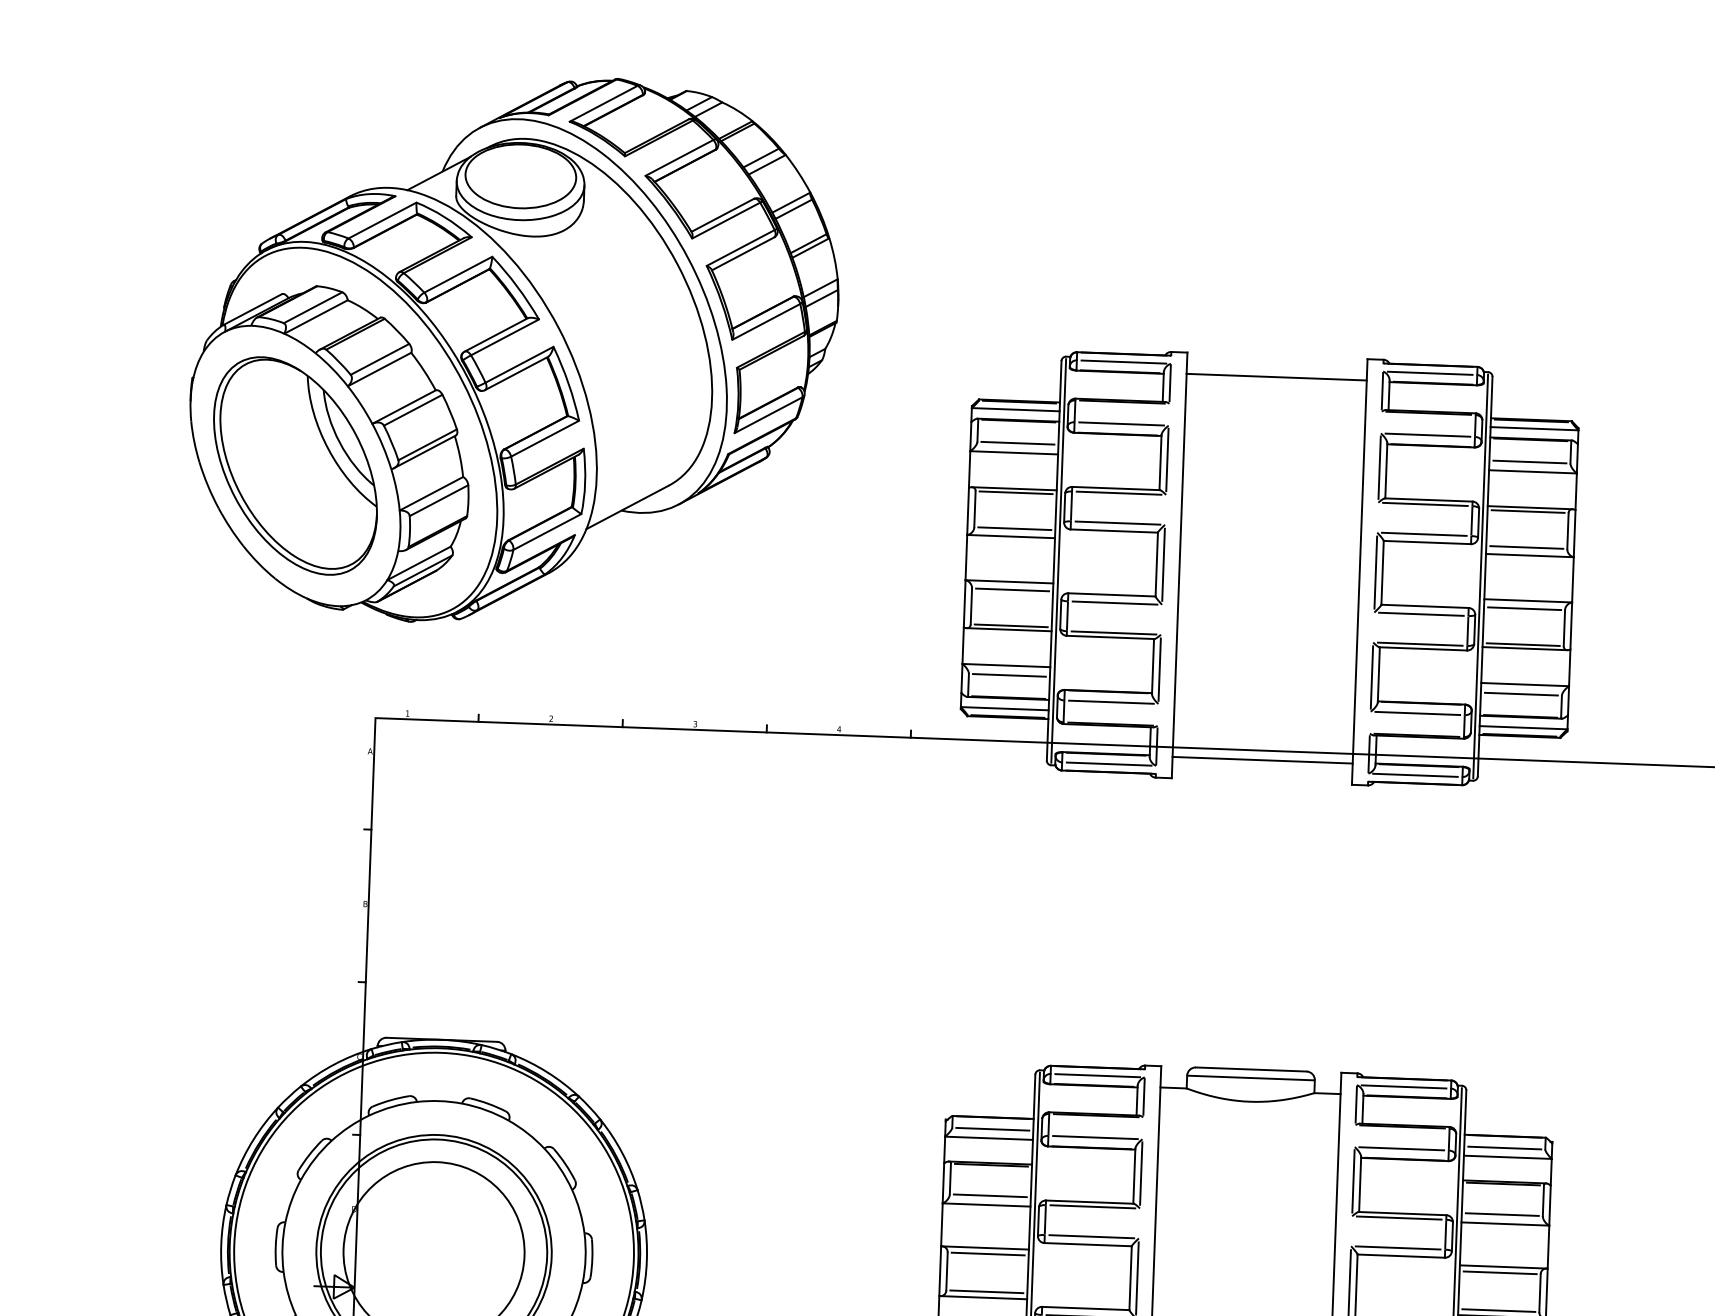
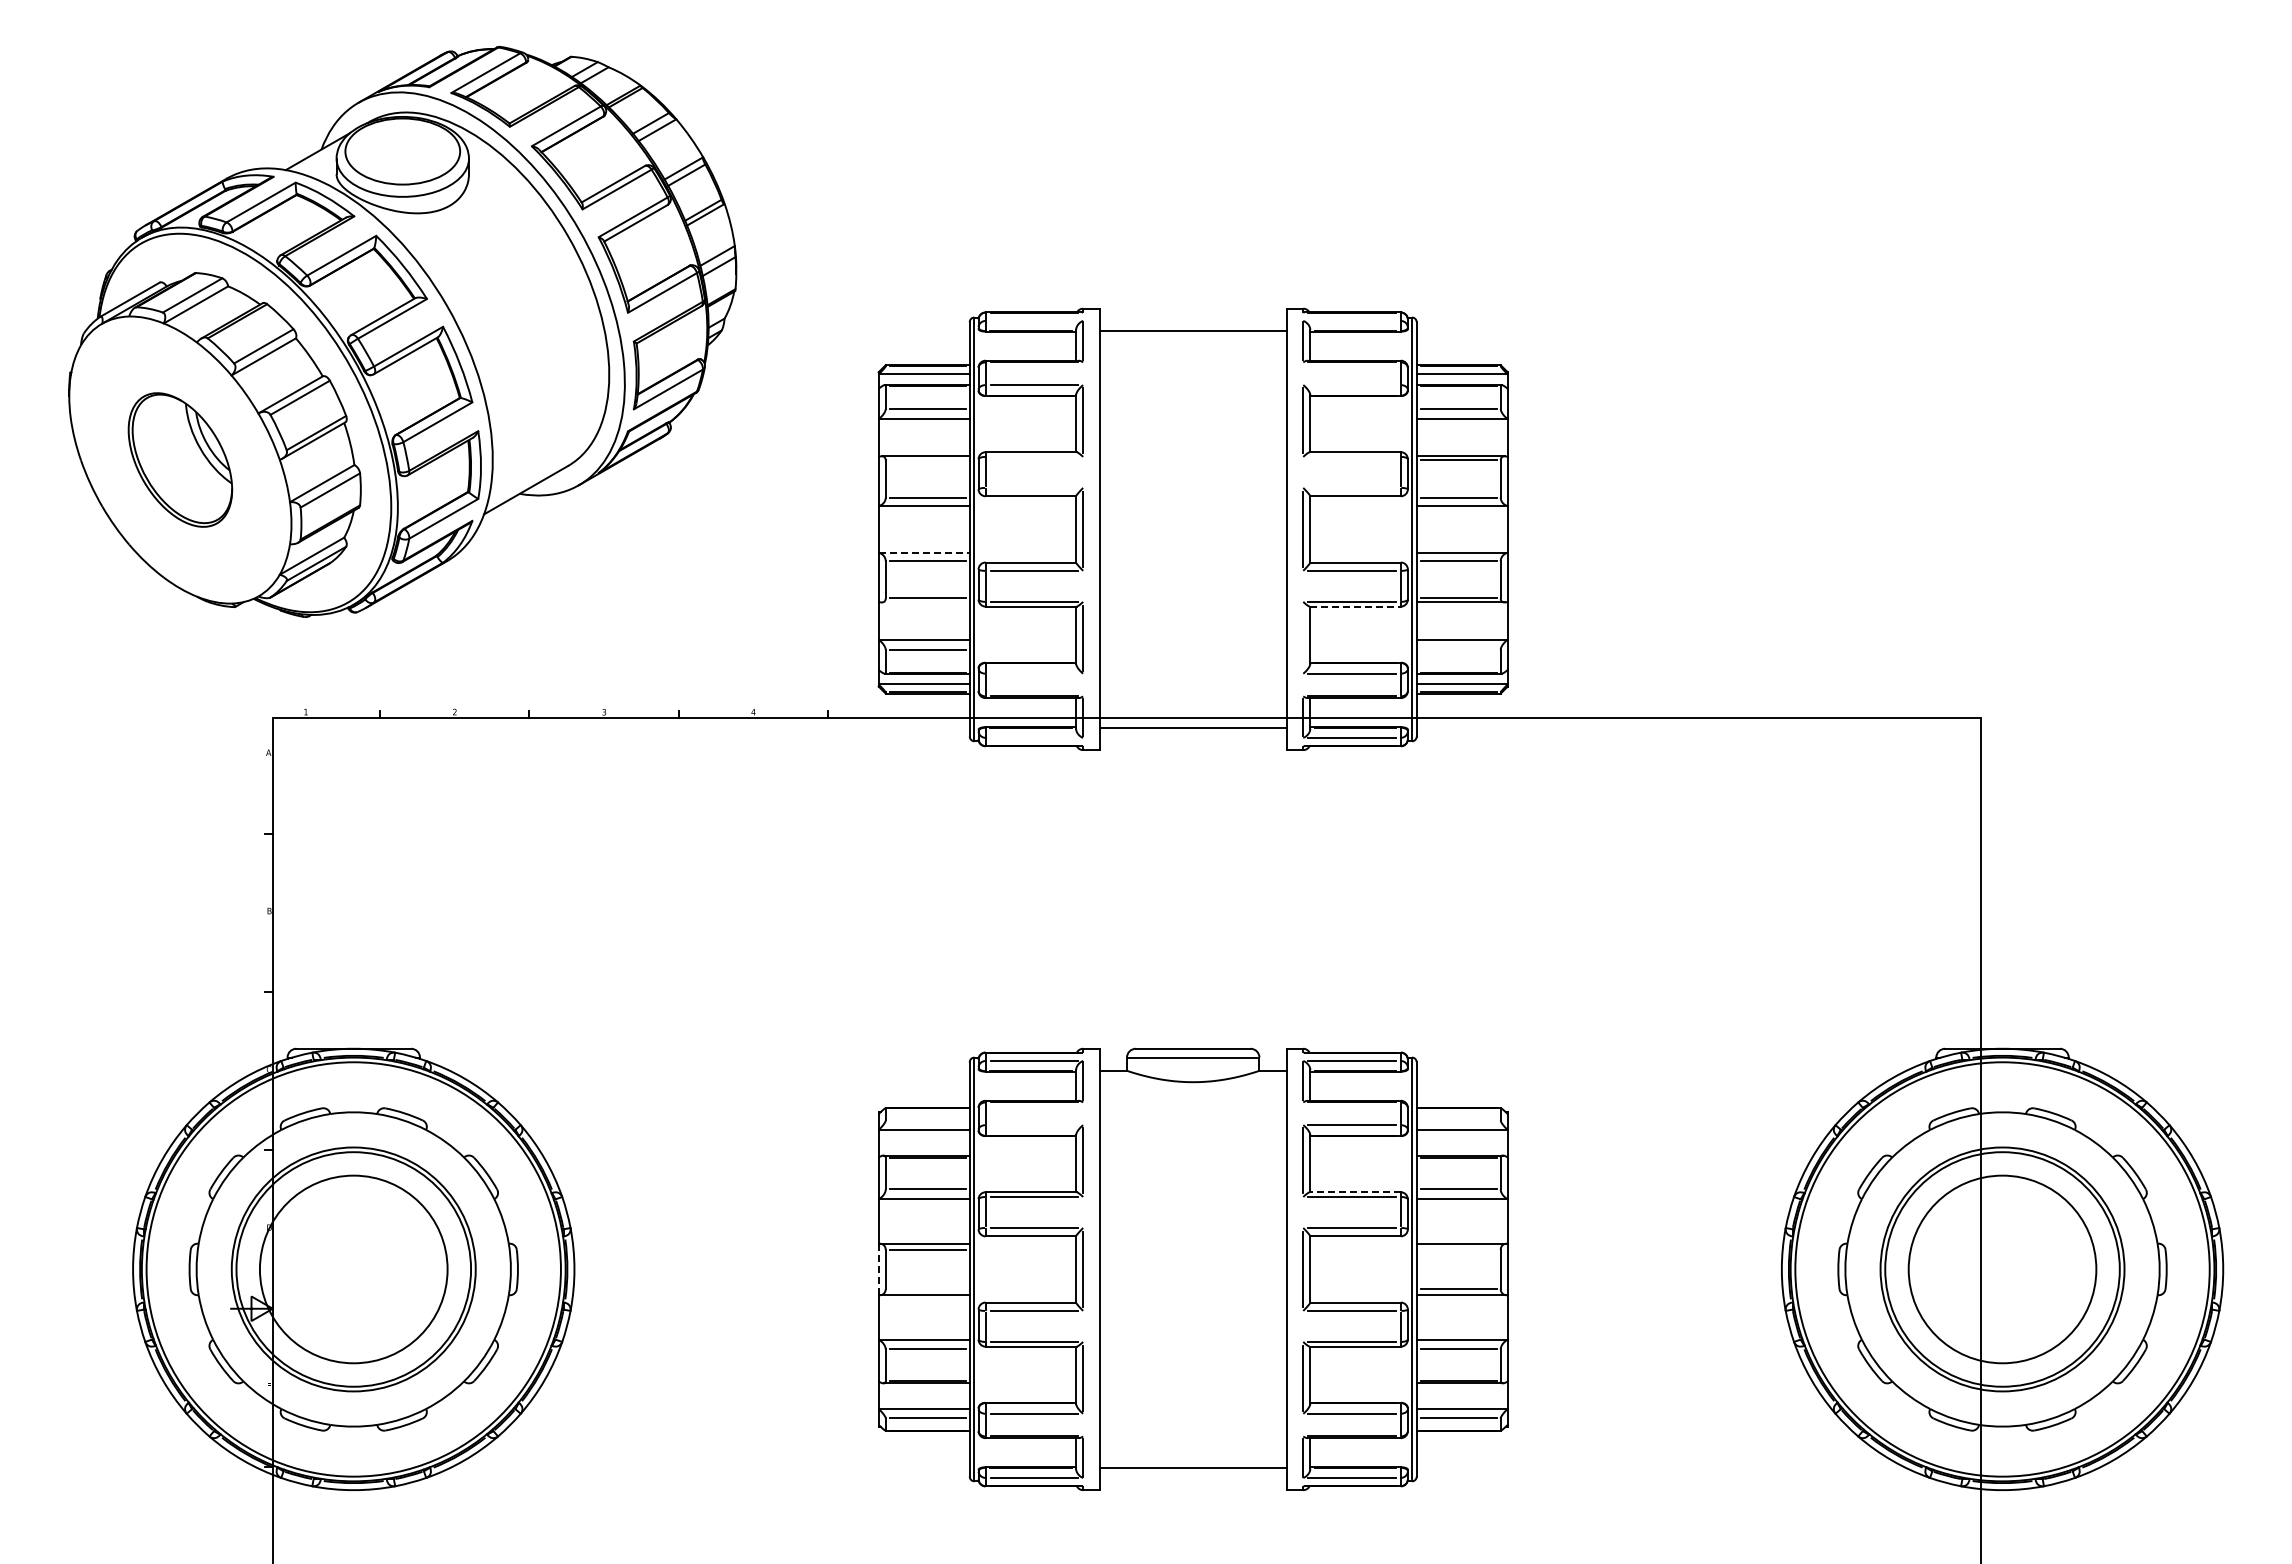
line: (1124, 361) -> (1034, 320), removed
line: (1429, 372) -> (1351, 320), removed
line: (1427, 435) -> (1351, 385), removed
part: (295, 465) -> (180, 459), size x0.6
line: (1015, 492) -> (927, 460), removed
line: (1119, 492) -> (1034, 456), removed
line: (1424, 504) -> (1351, 456), removed
line: (1118, 522) -> (1034, 487), removed
line: (1423, 533) -> (1351, 487), removed
line: (1009, 581) -> (924, 552), solid -> dashed
line: (1008, 629) -> (925, 602), removed
line: (1423, 648) -> (1355, 606), solid -> dashed
line: (1372, 676) -> (1303, 637), removed
line: (1521, 693) -> (1458, 649), removed
line: (1111, 702) -> (1034, 673), removed
line: (1109, 763) -> (1034, 737), removed
line: (992, 1129) -> (927, 1120), removed
line: (1095, 1137) -> (1034, 1125), removed
line: (1504, 1148) -> (1458, 1120), removed
line: (1401, 1213) -> (1354, 1192), solid -> dashed
line: (940, 1271) -> (878, 1269), solid -> dashed
line: (1500, 1272) -> (1458, 1249), removed
line: (986, 1292) -> (927, 1289), removed

